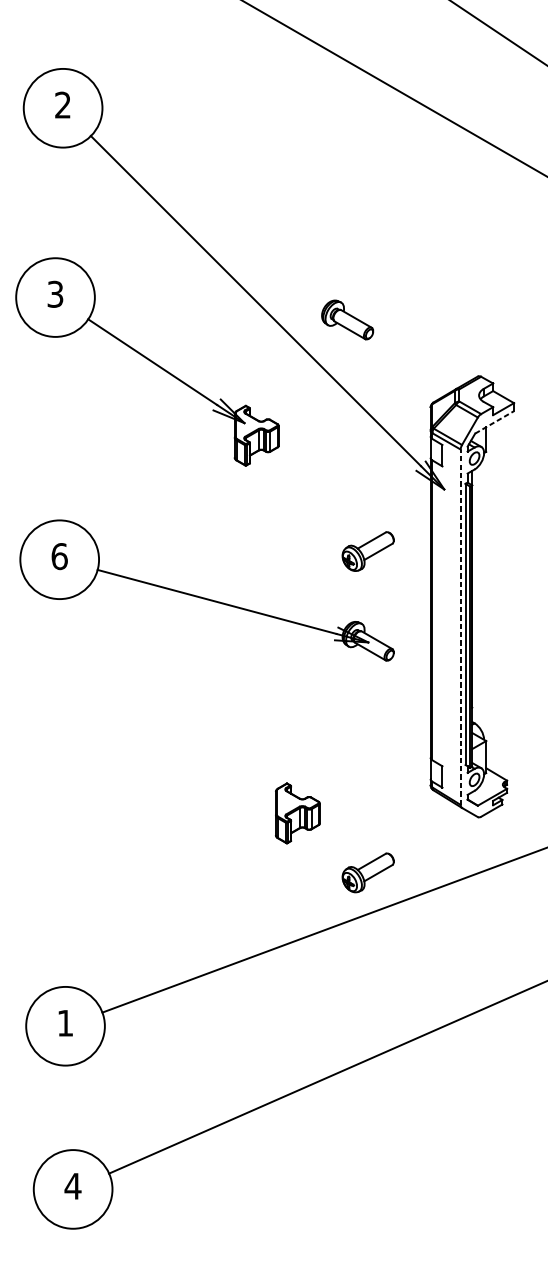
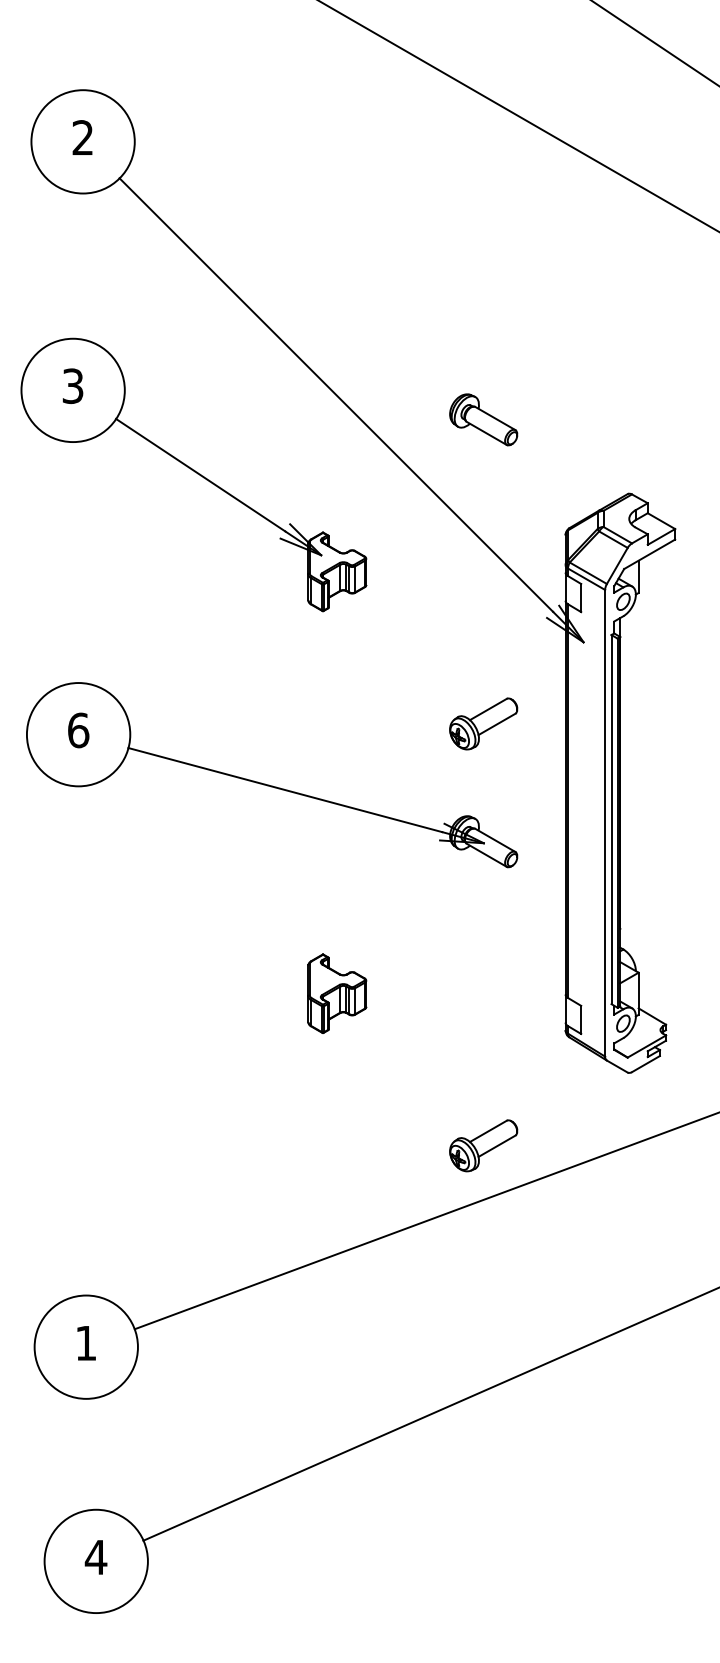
part: (347, 319) -> (483, 419), moved
line: (495, 422) -> (650, 554), dashed -> solid
line: (460, 626) -> (605, 822), dashed -> solid
part: (297, 813) -> (337, 993), moved

